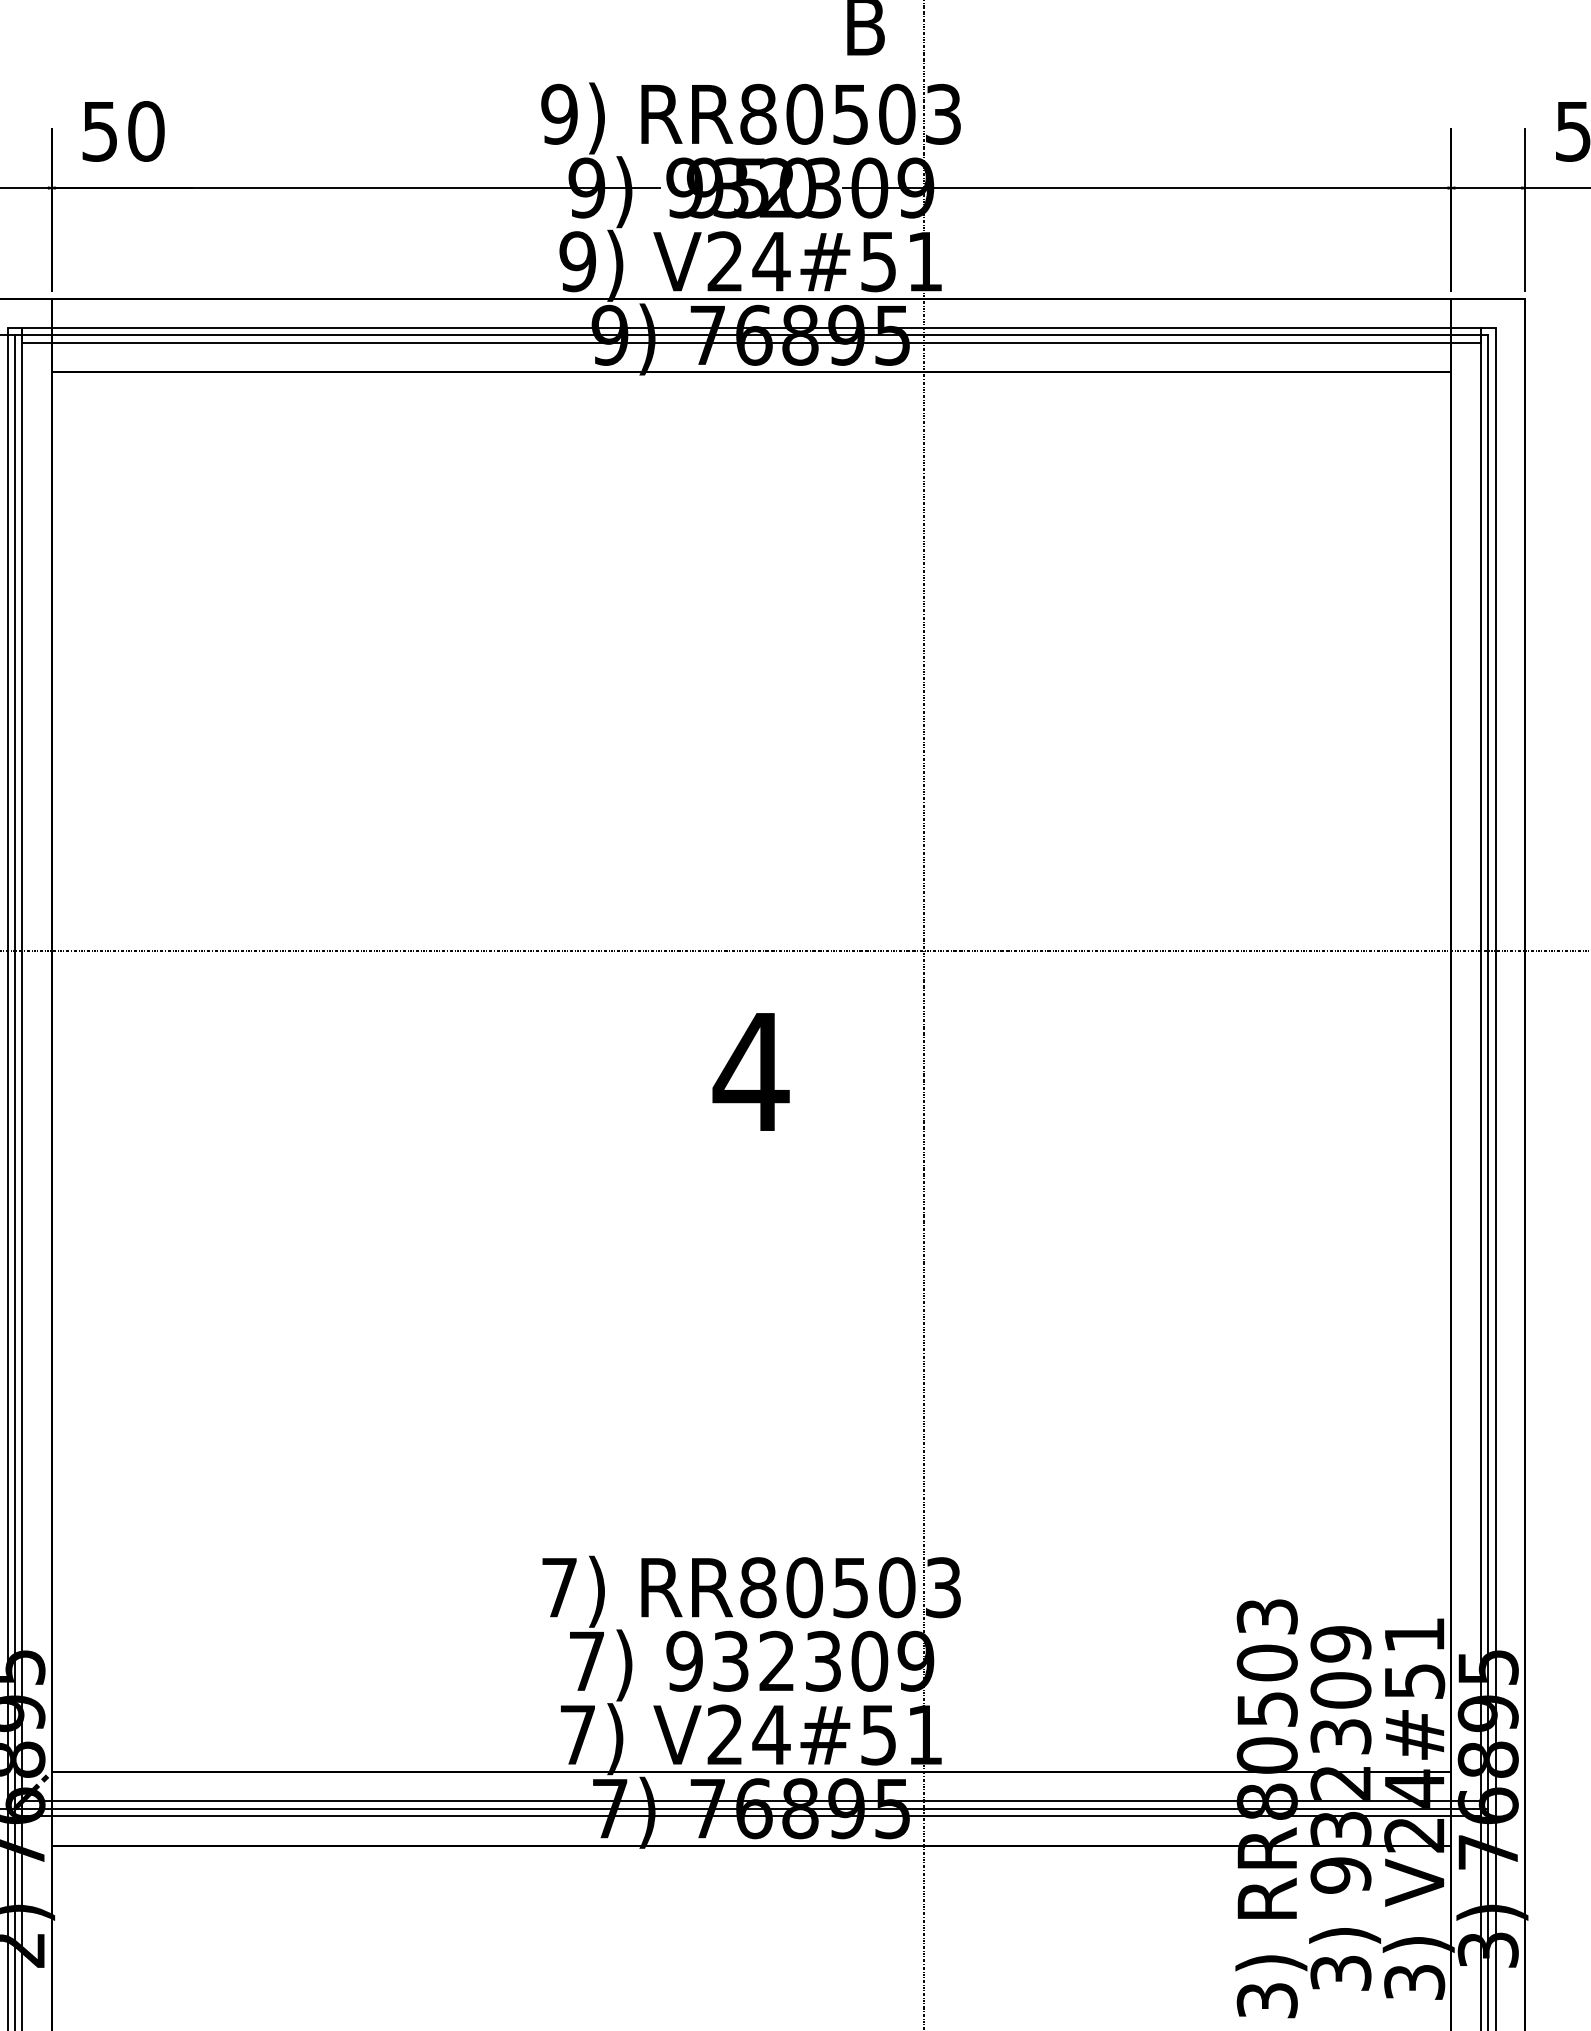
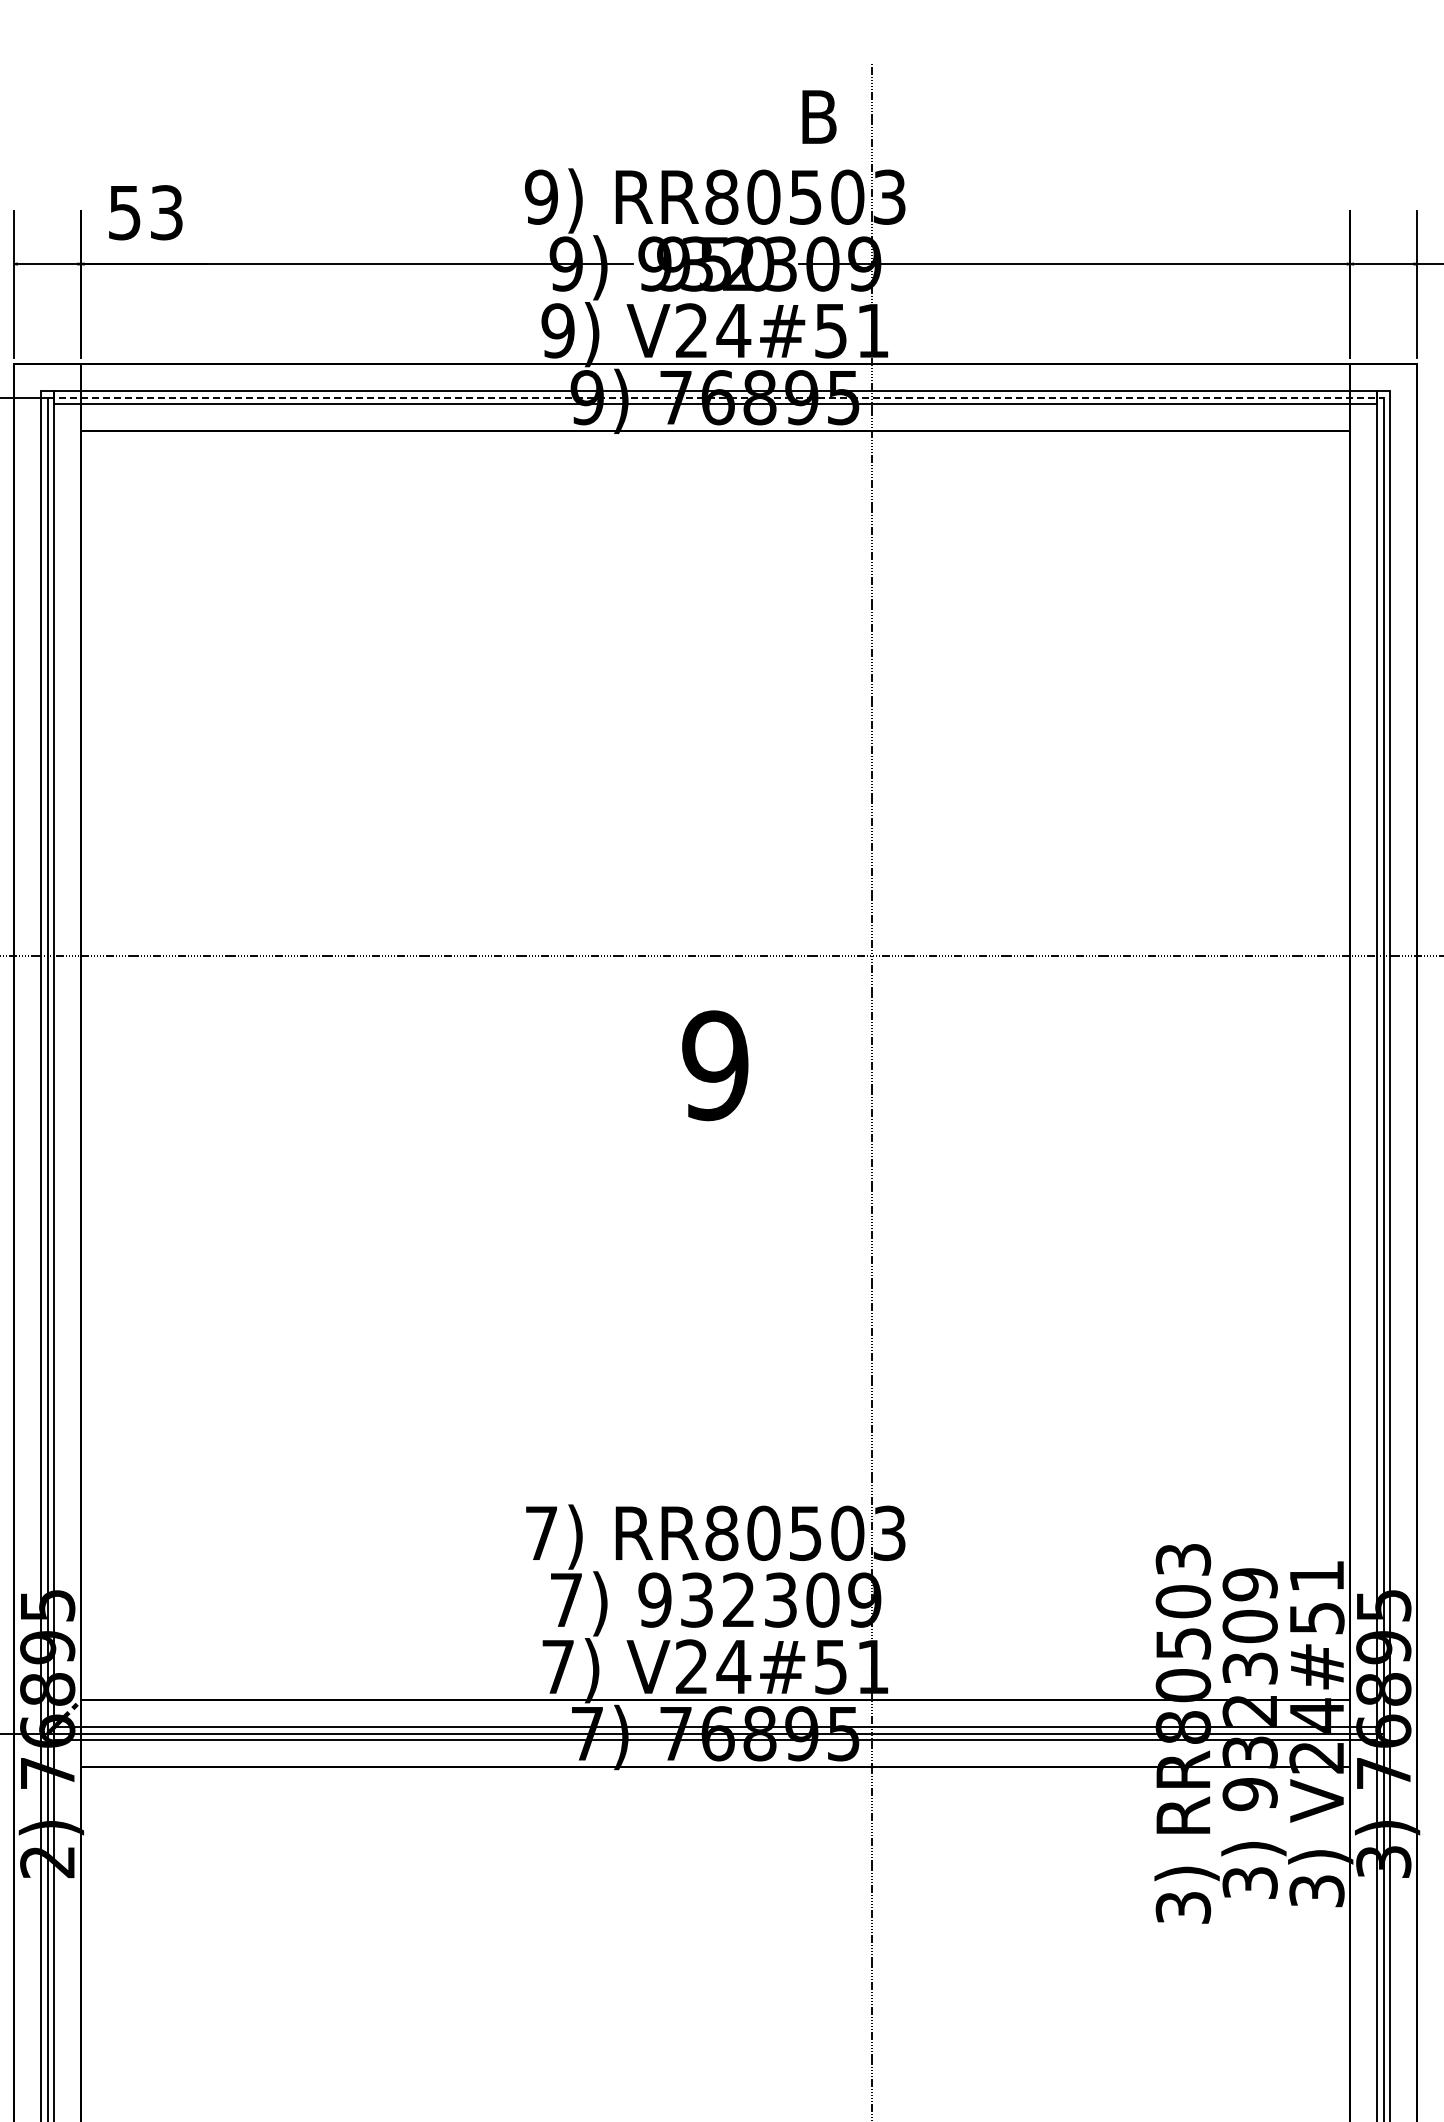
text: (145, 131) -> (166, 212), 50 -> 53
line: (752, 335) -> (716, 397), solid -> dashed
text: (751, 1071) -> (715, 1065), 4 -> 9

